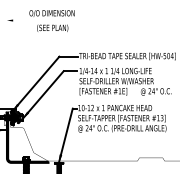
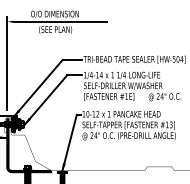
line: (57, 20) -> (60, 21), added
line: (7, 60) -> (7, 63), added

